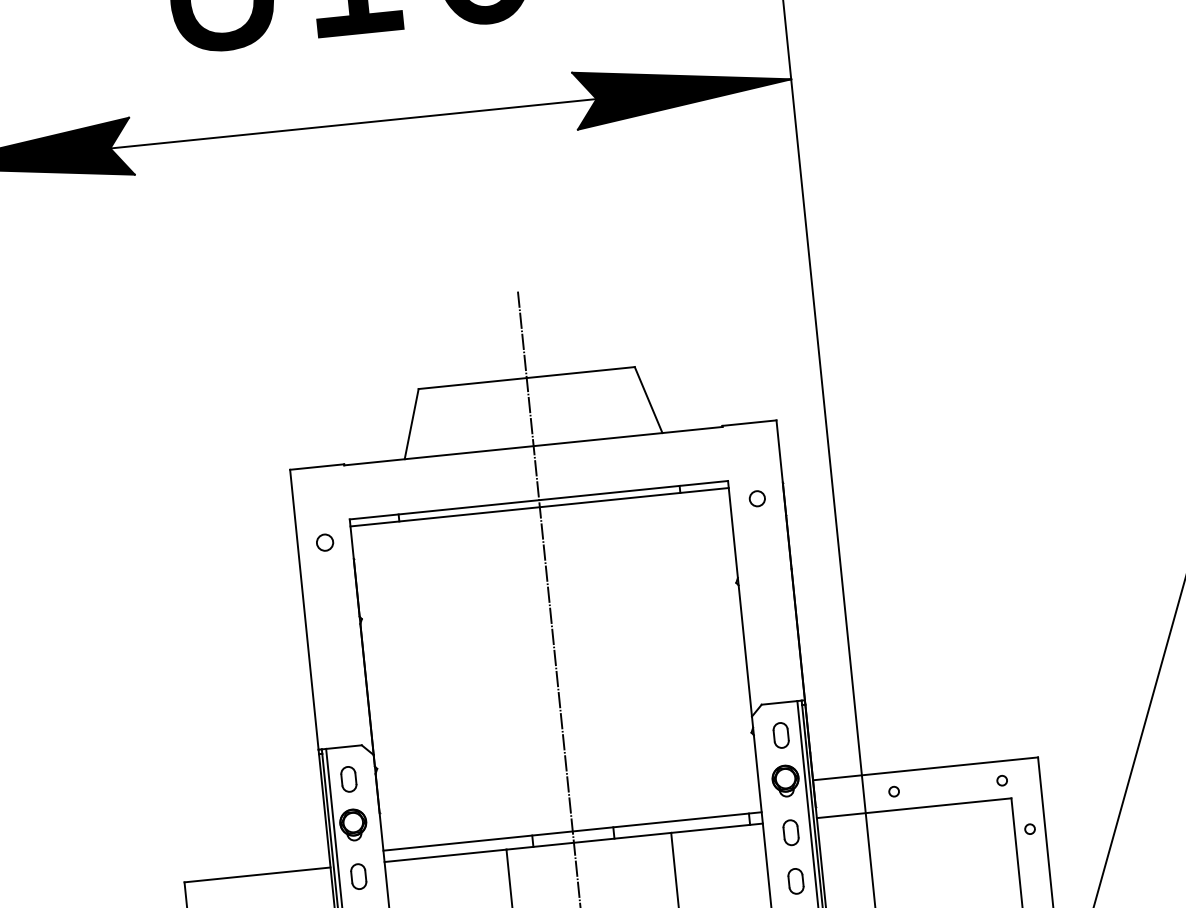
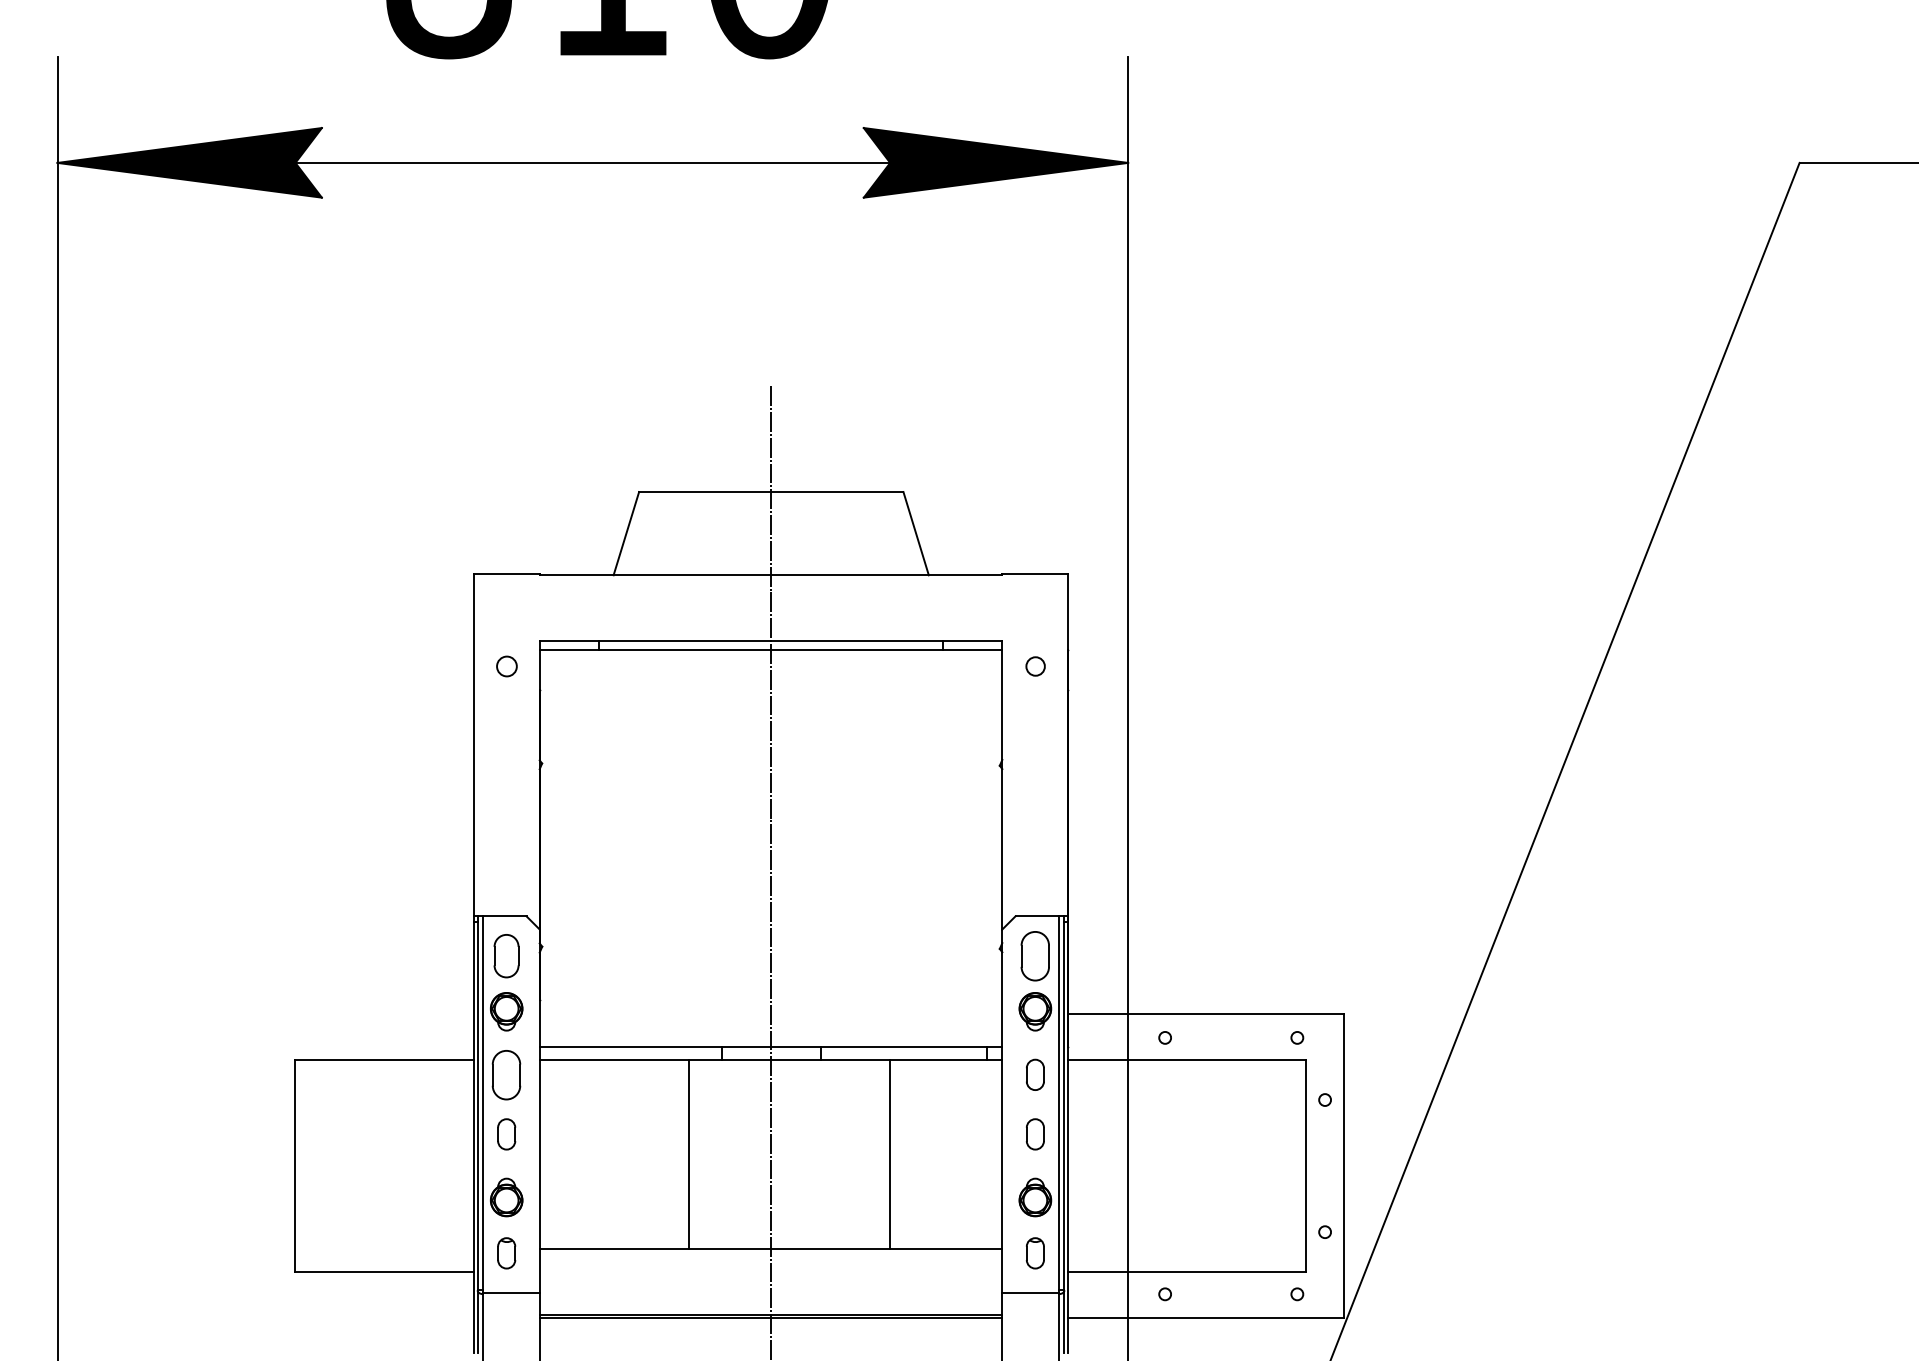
part: (781, 735) -> (1035, 955), size x1.6
part: (348, 779) -> (506, 955), size x1.4
part: (358, 876) -> (506, 1074), size x1.6

